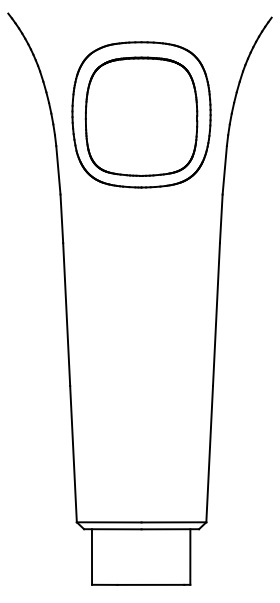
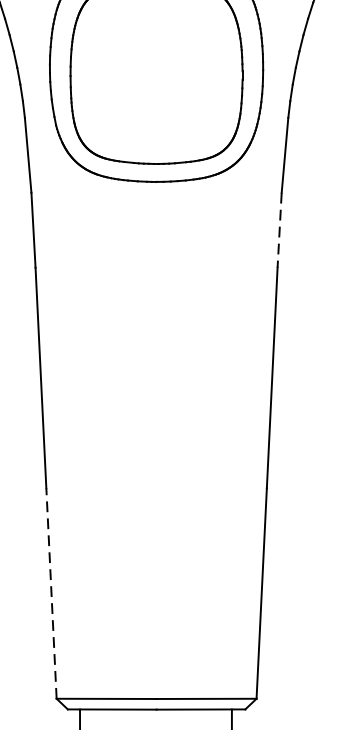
line: (221, 219) -> (279, 231), solid -> dashed
line: (73, 453) -> (51, 592), solid -> dashed

